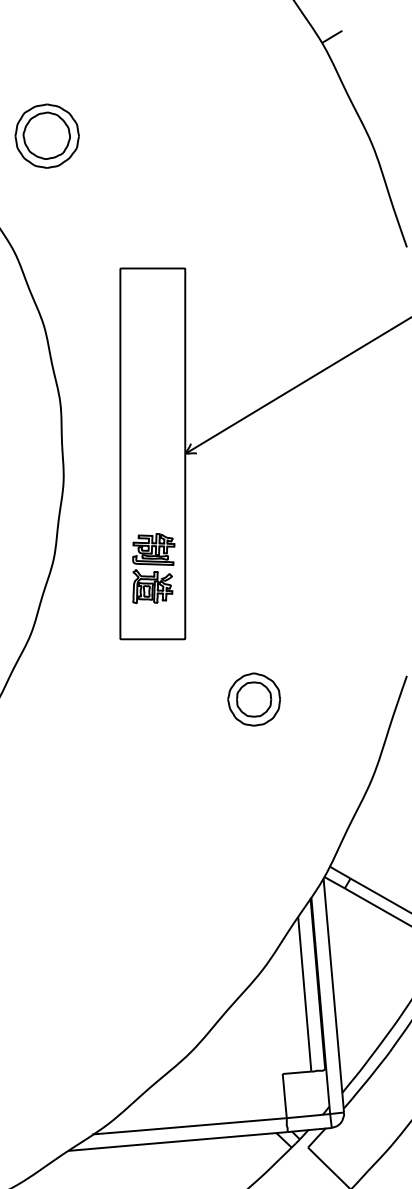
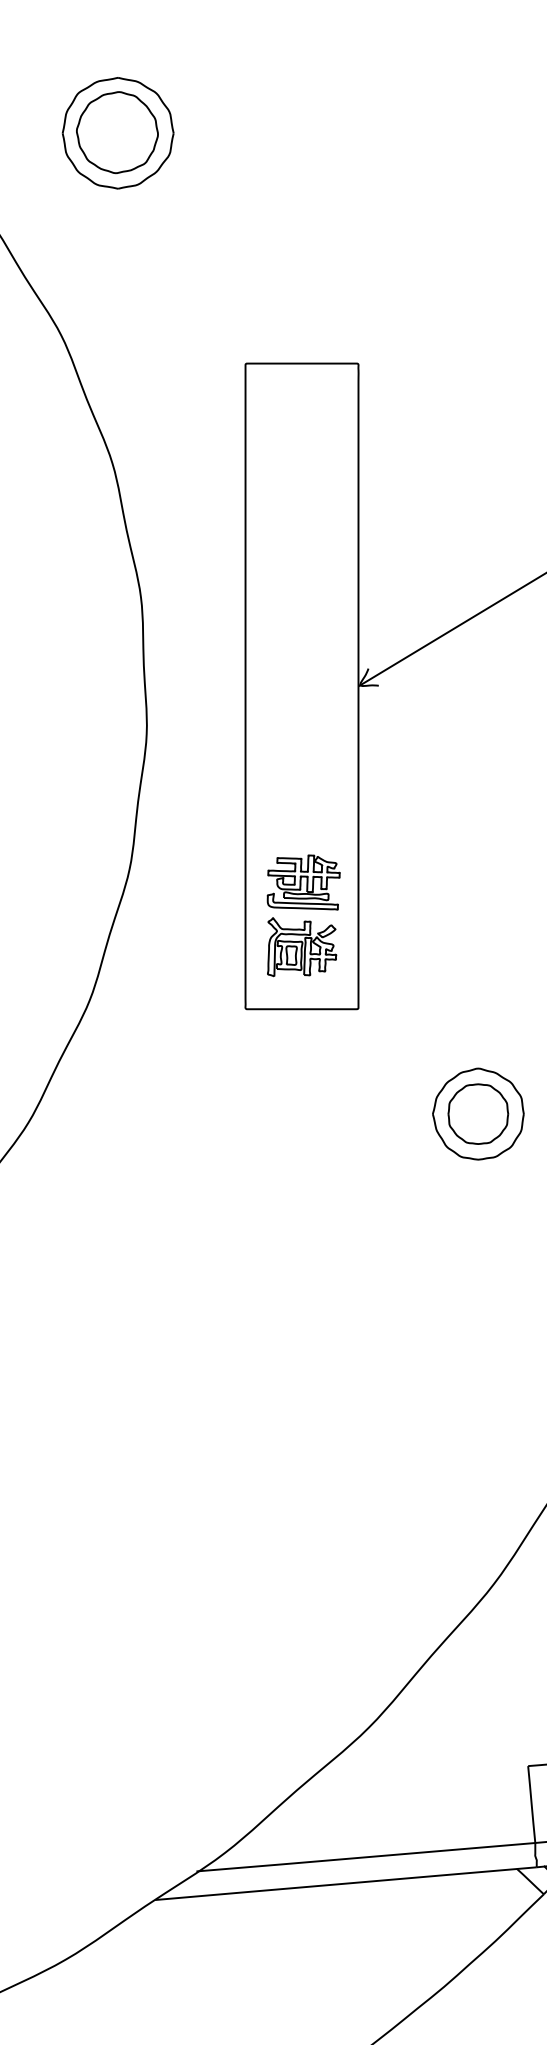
part: (153, 568) -> (303, 915), moved

